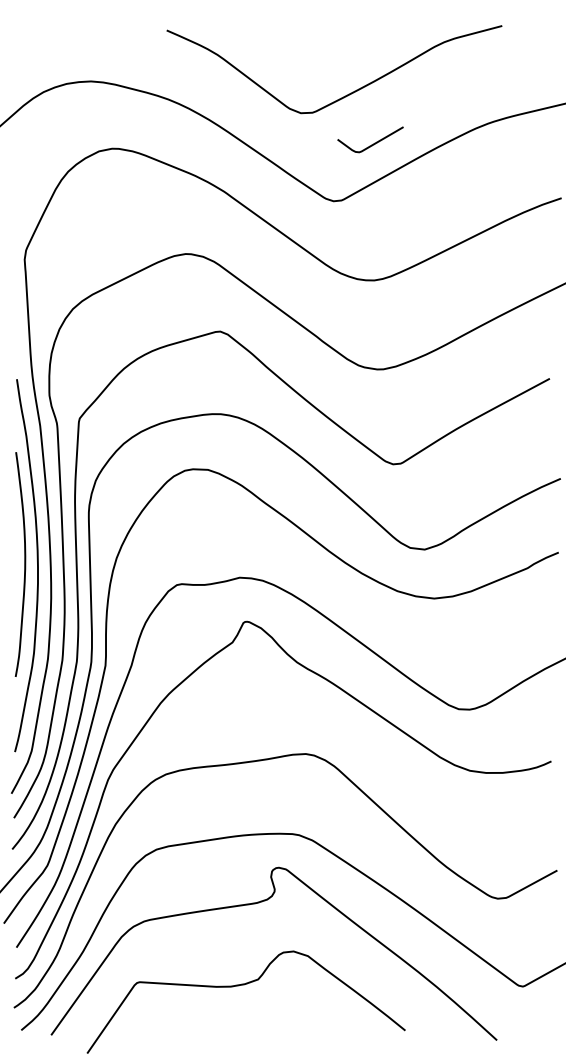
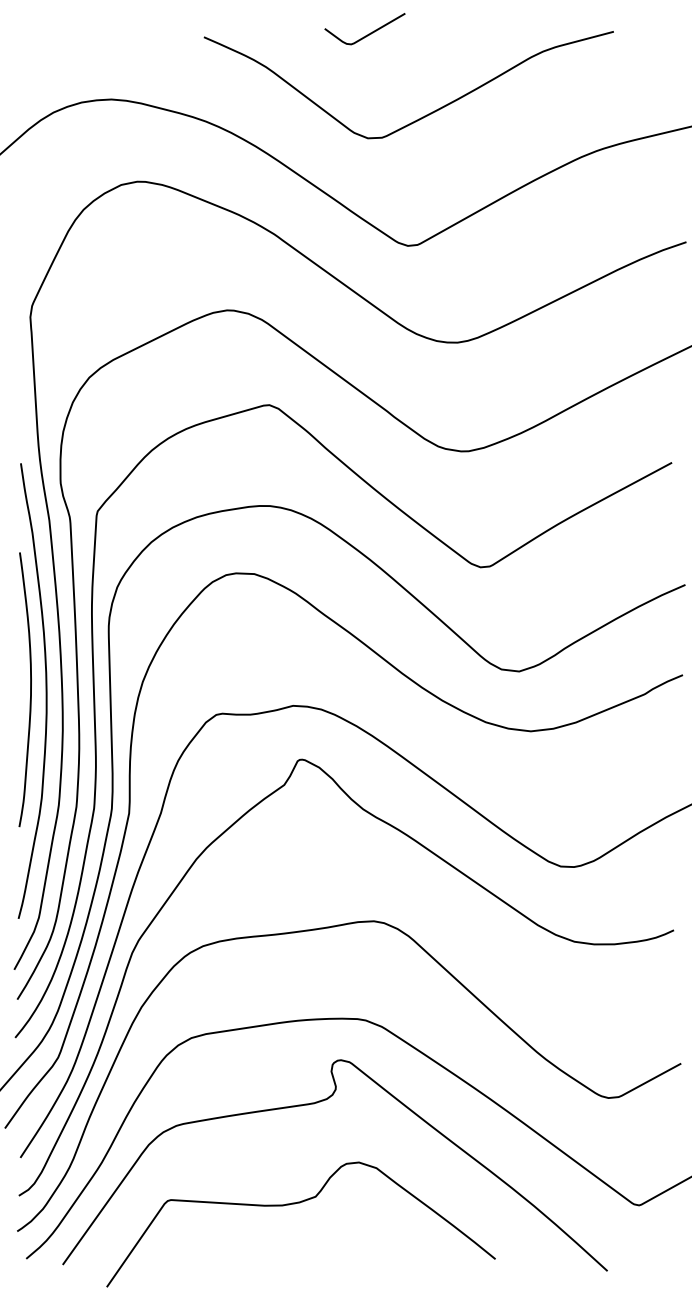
curve: (374, 142) -> (369, 32), moved

